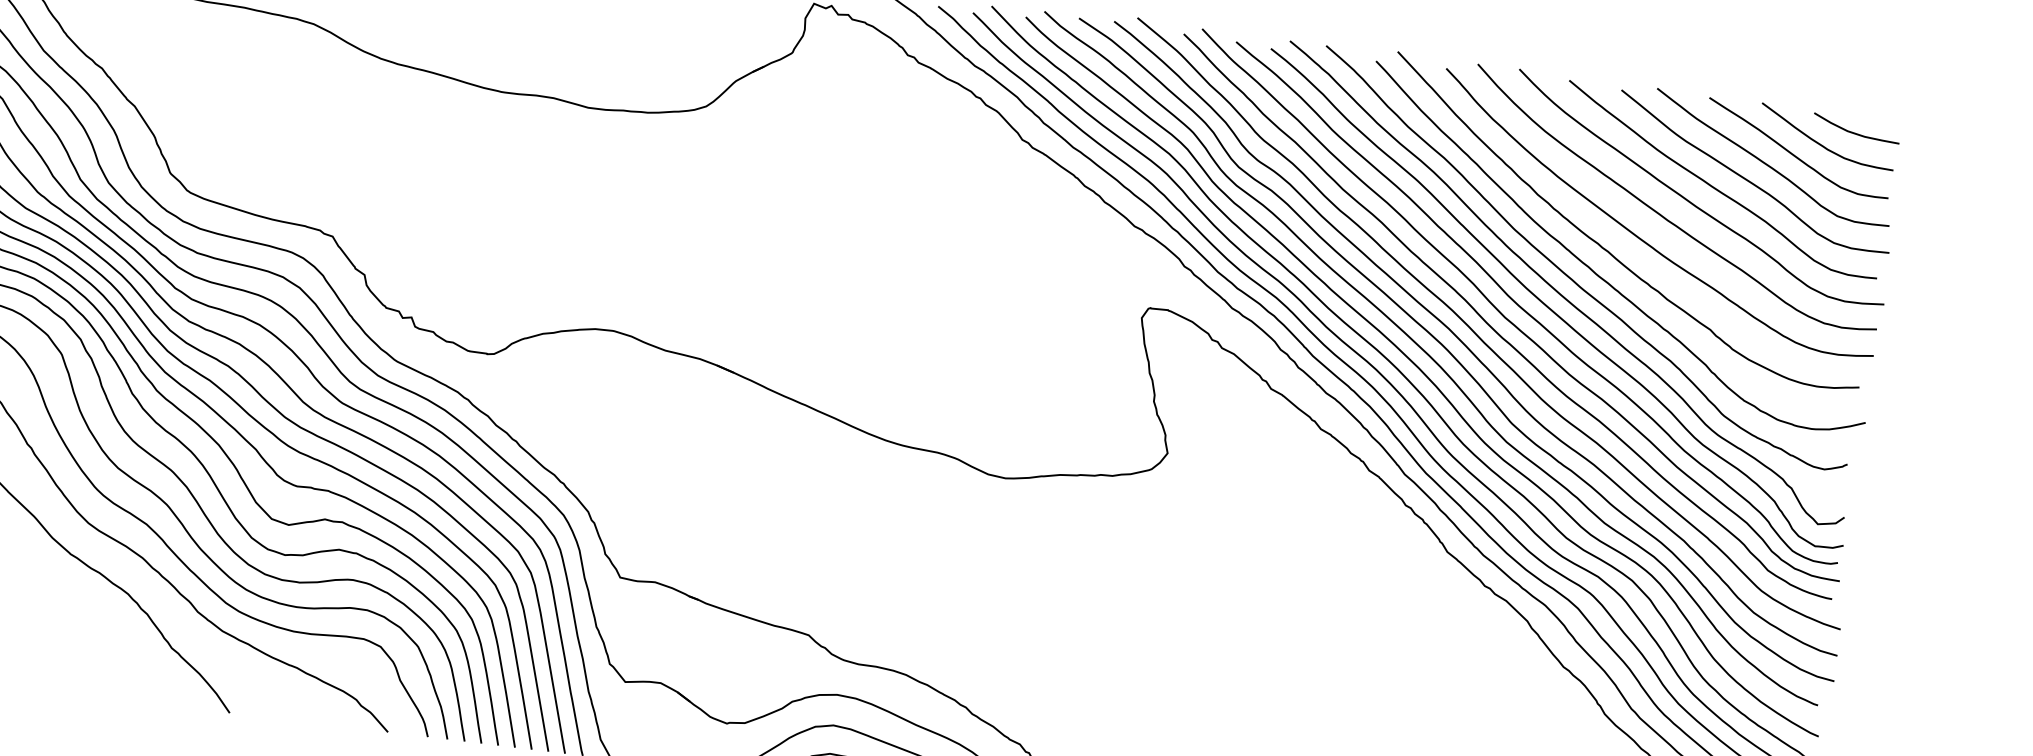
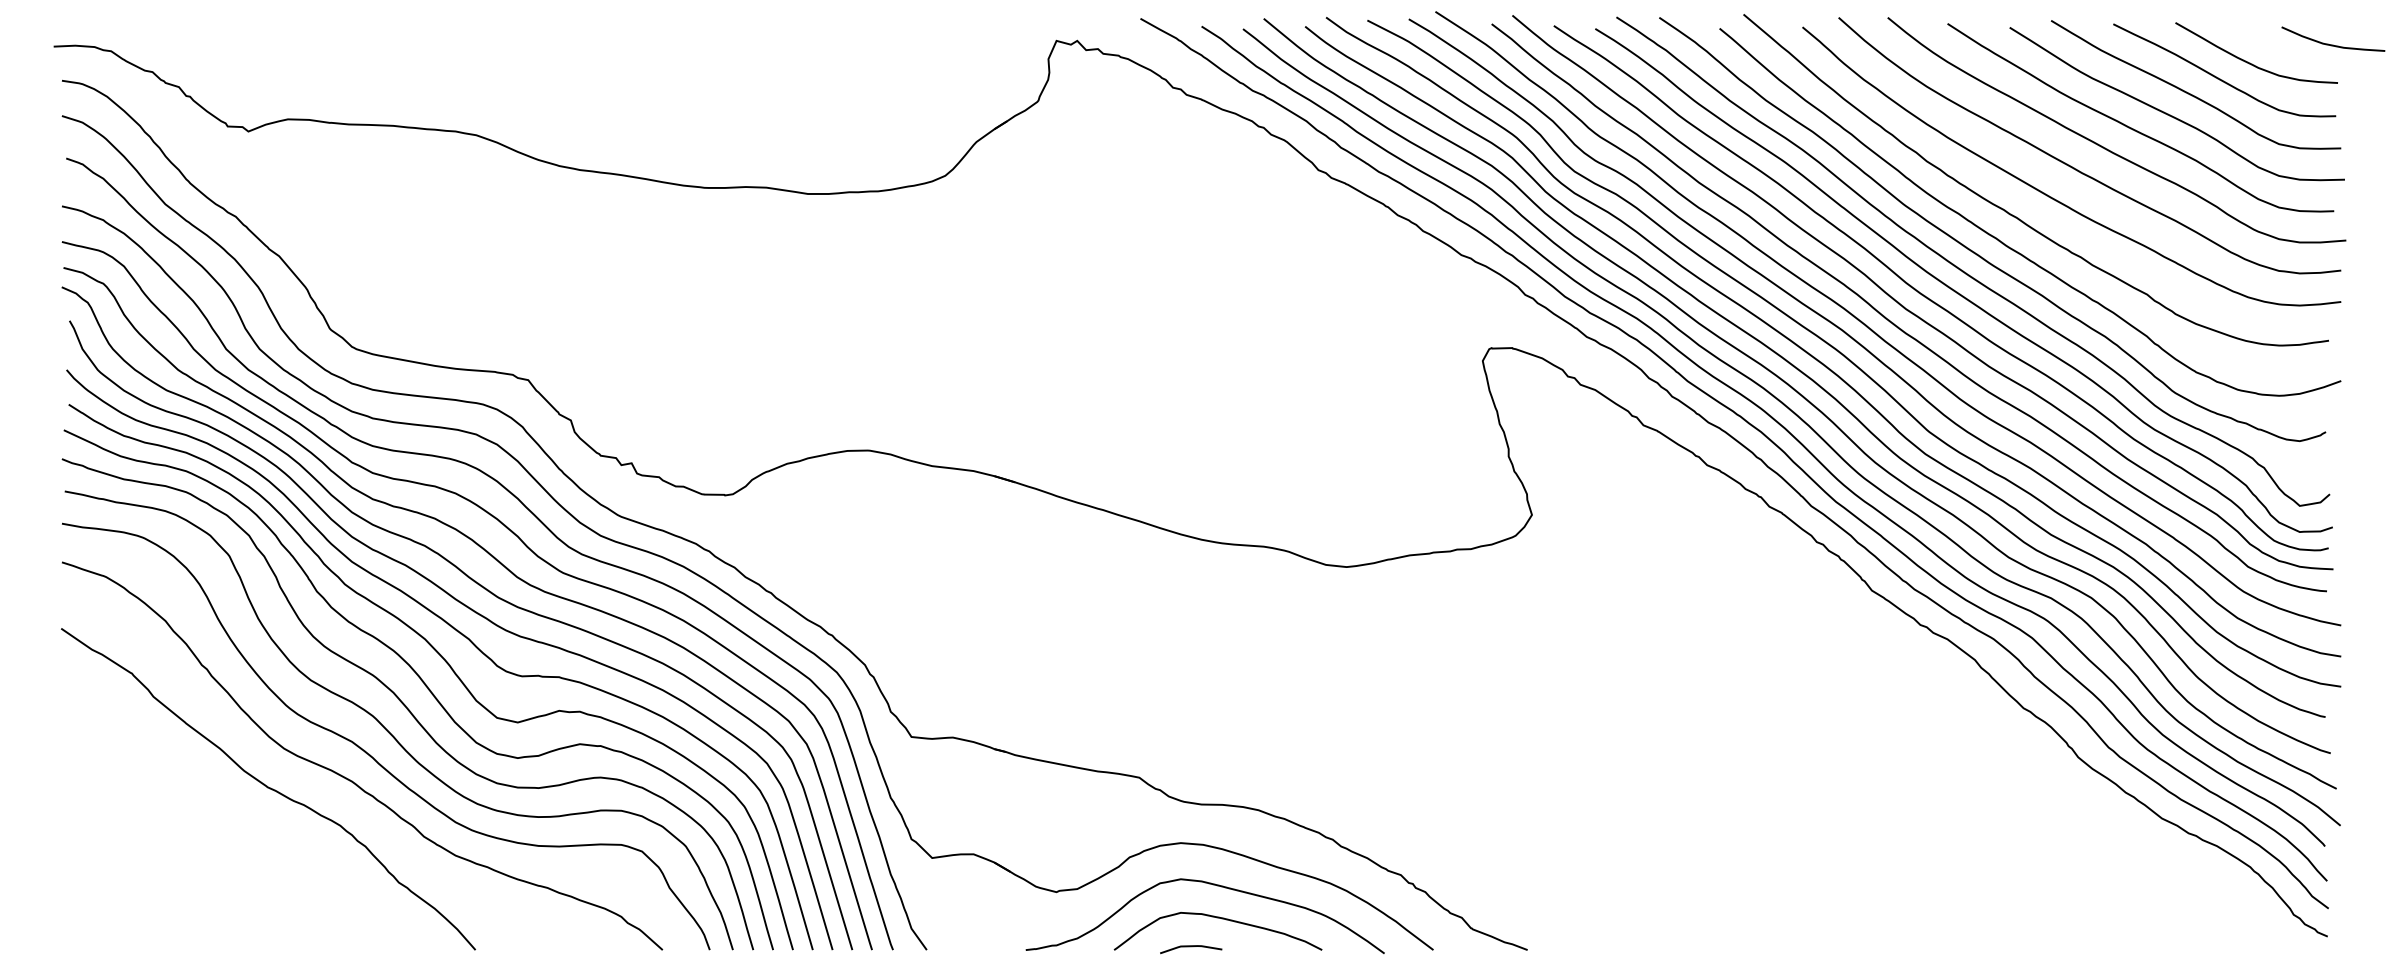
curve: (1856, 132) -> (2333, 44), moved

